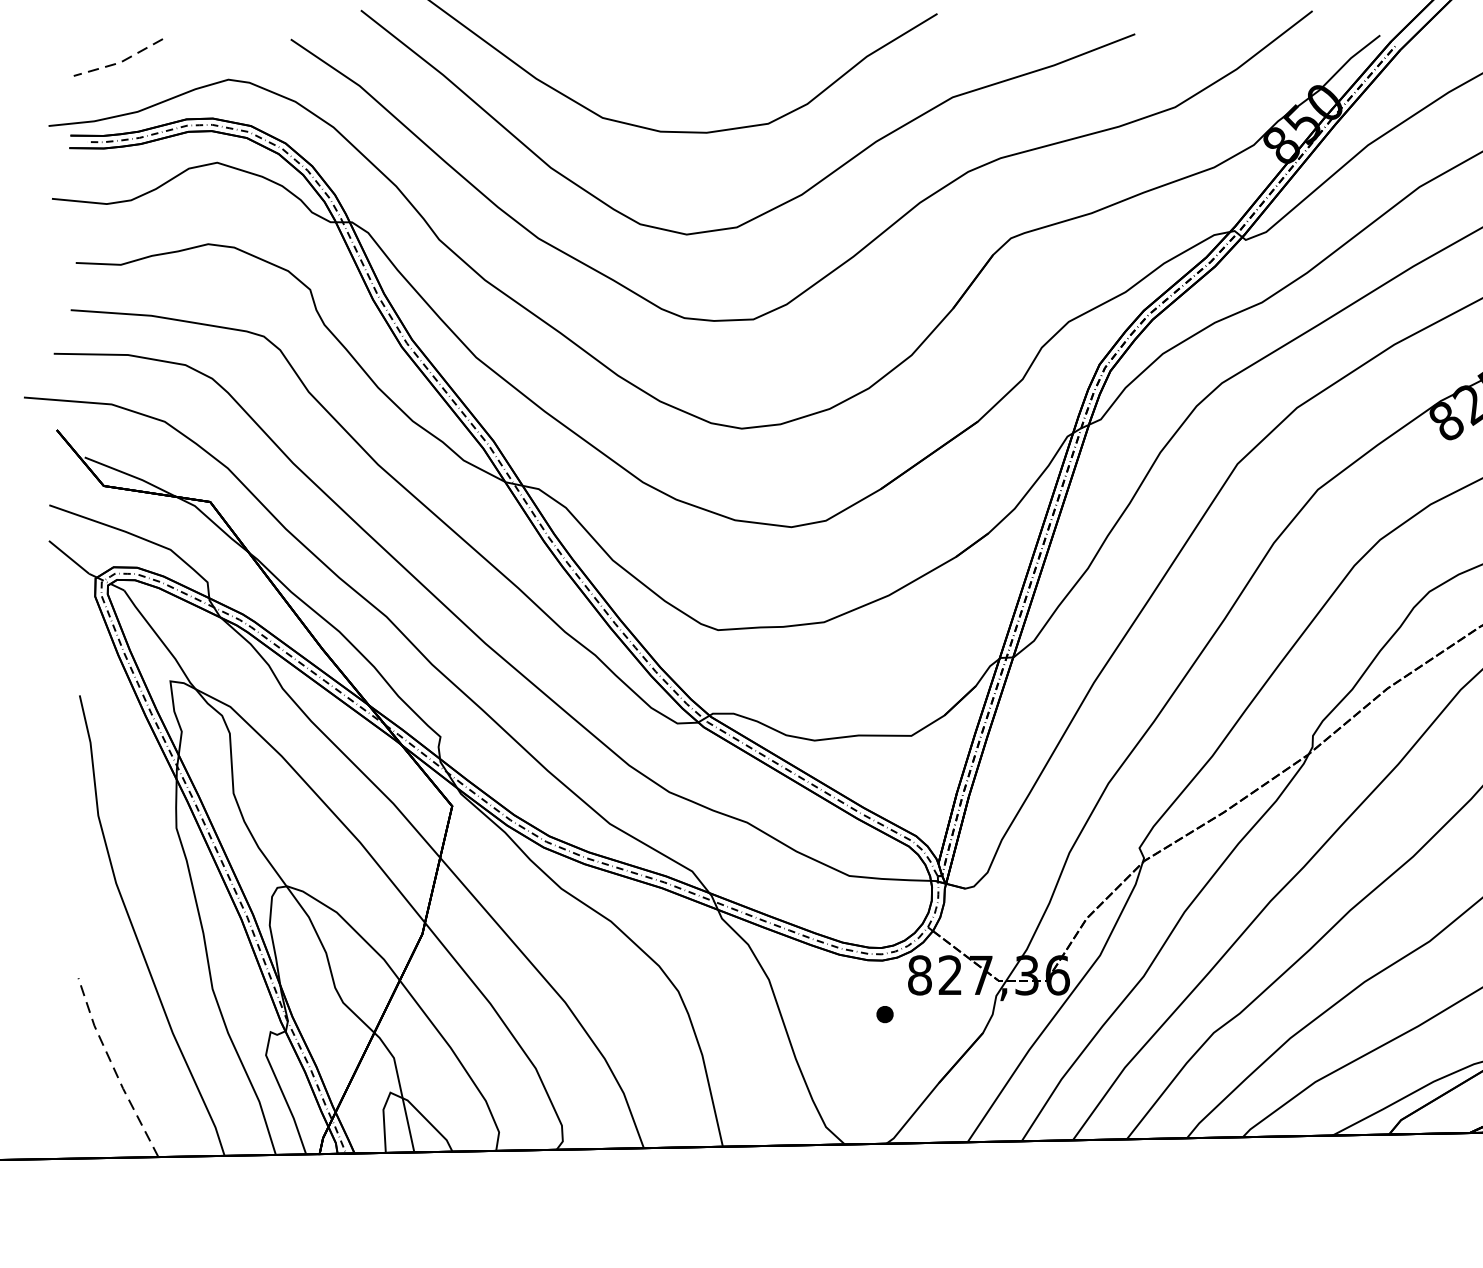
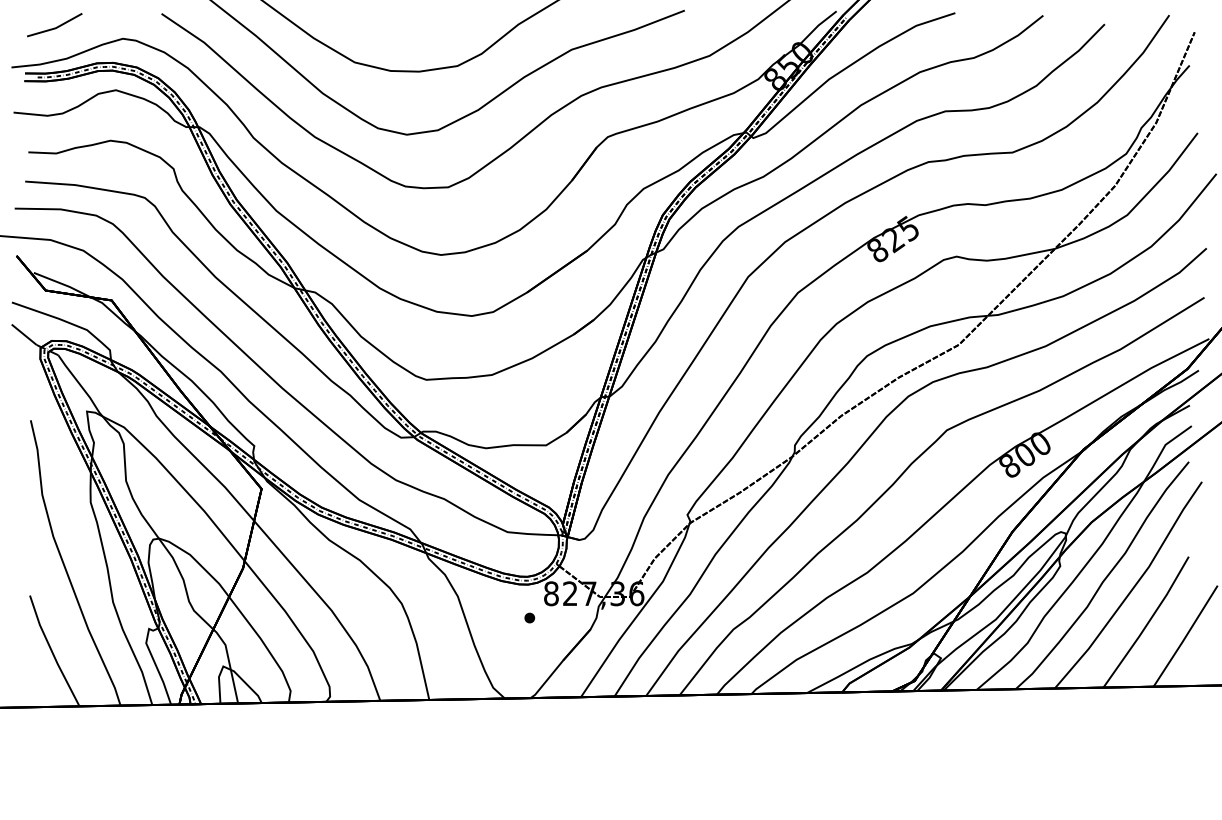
line: (119, 63) -> (55, 28), dashed -> solid
line: (113, 1068) -> (51, 651), dashed -> solid

